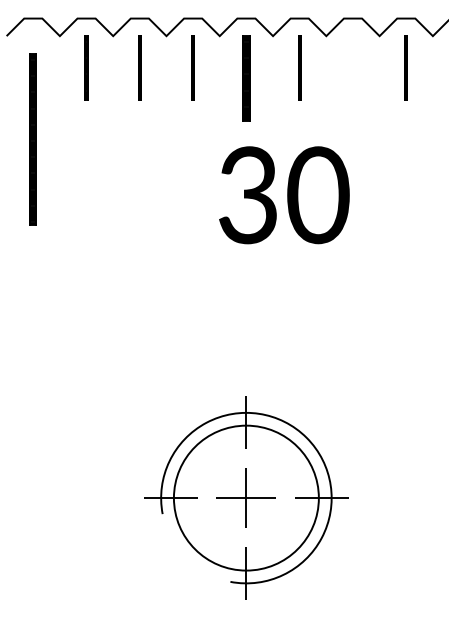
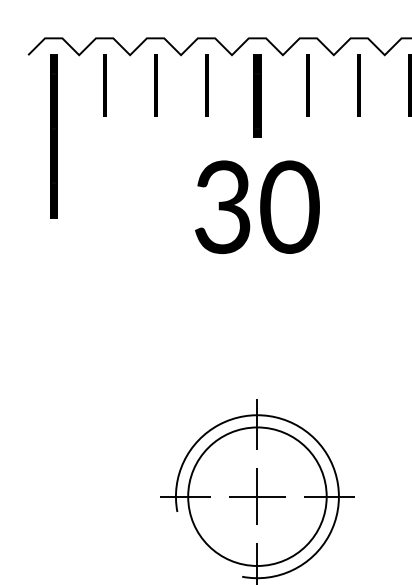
line: (352, 67) -> (358, 85), added
part: (32, 139) -> (52, 136), moved
text: (284, 195) -> (257, 207), moved

